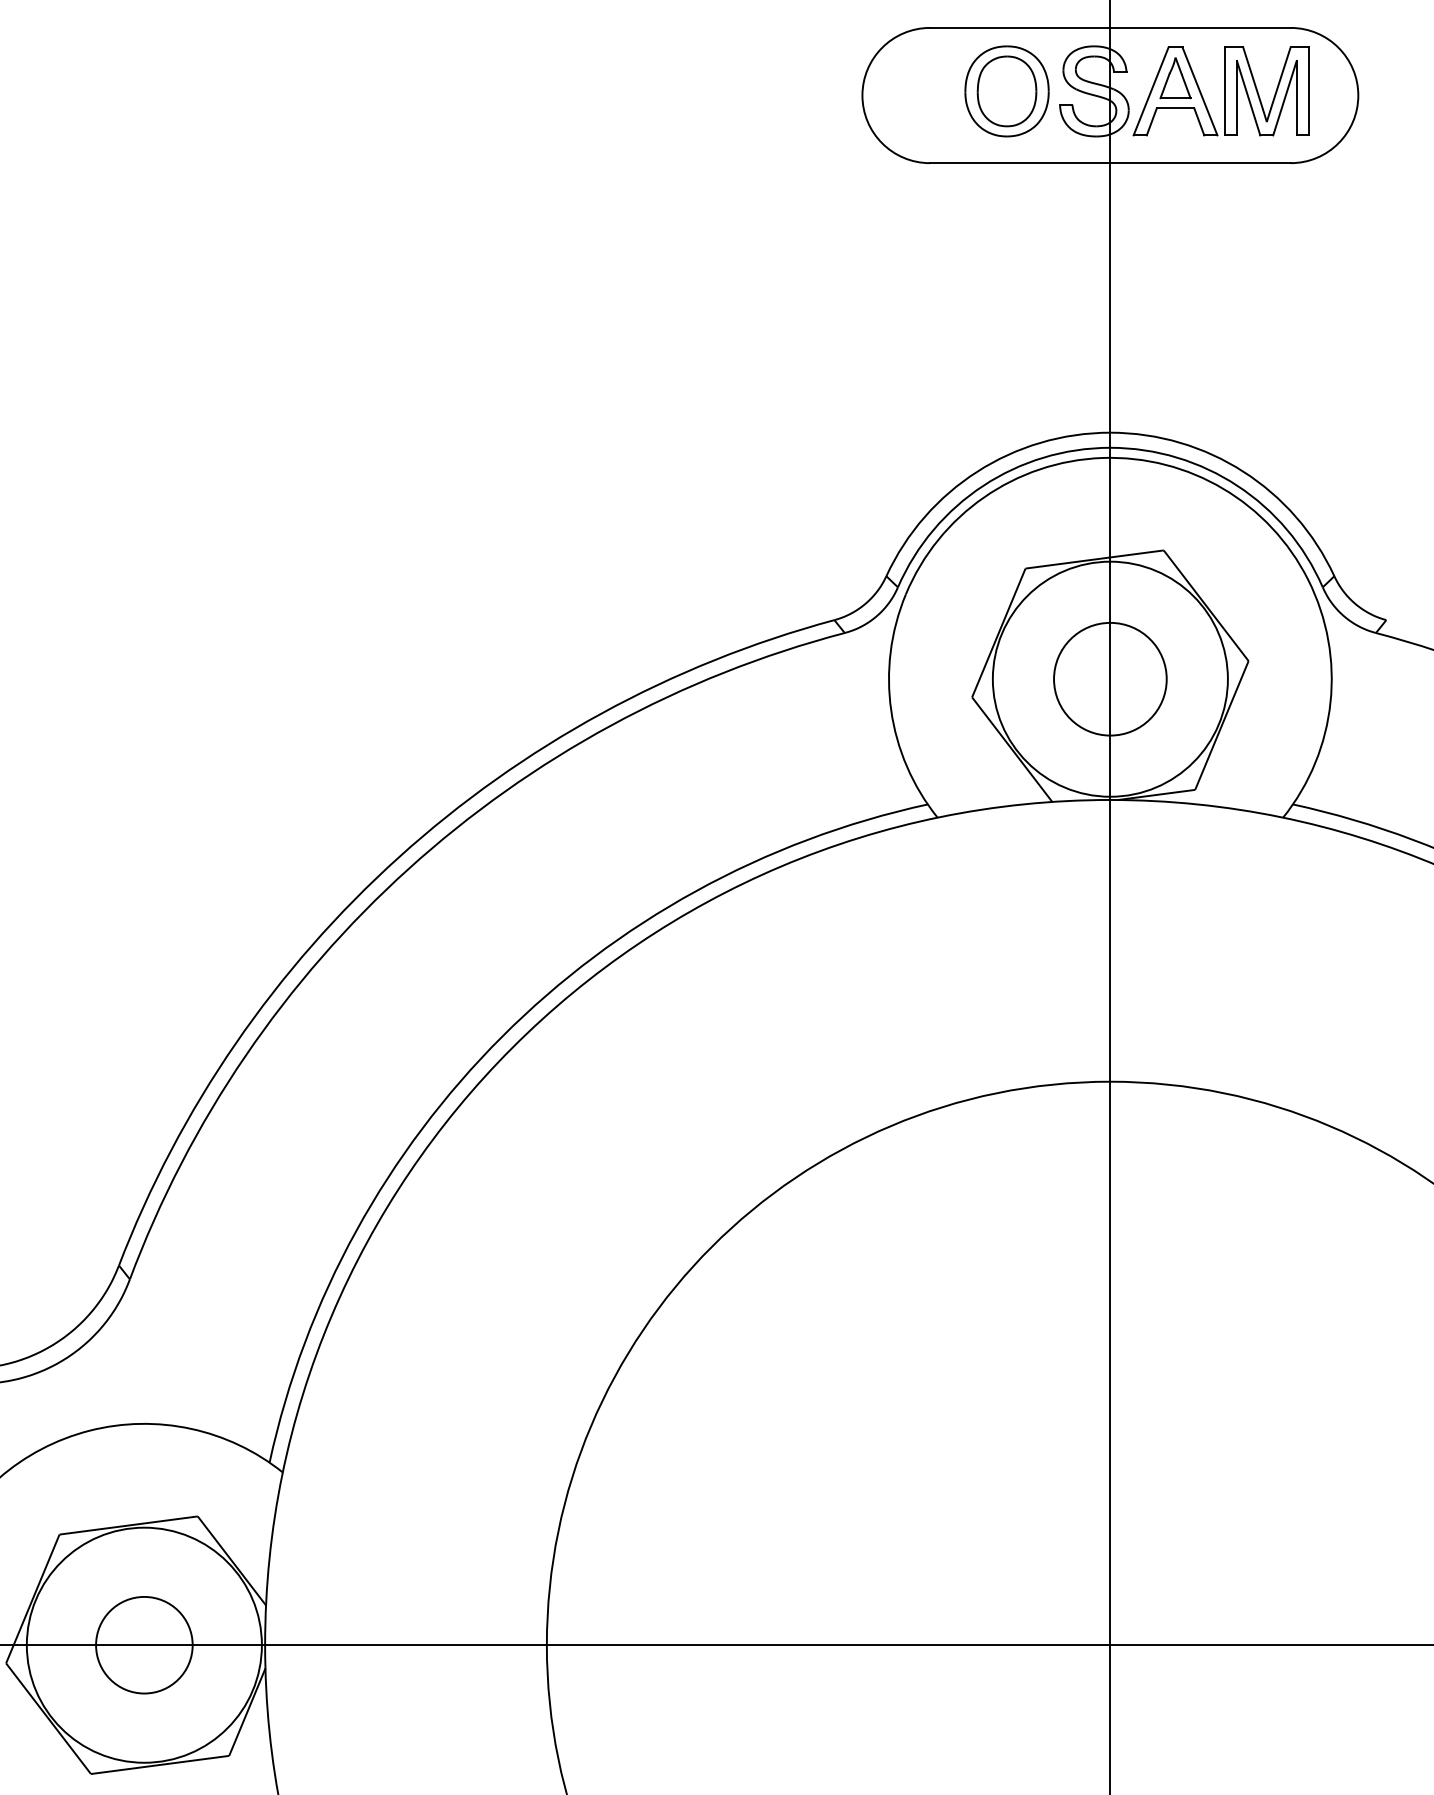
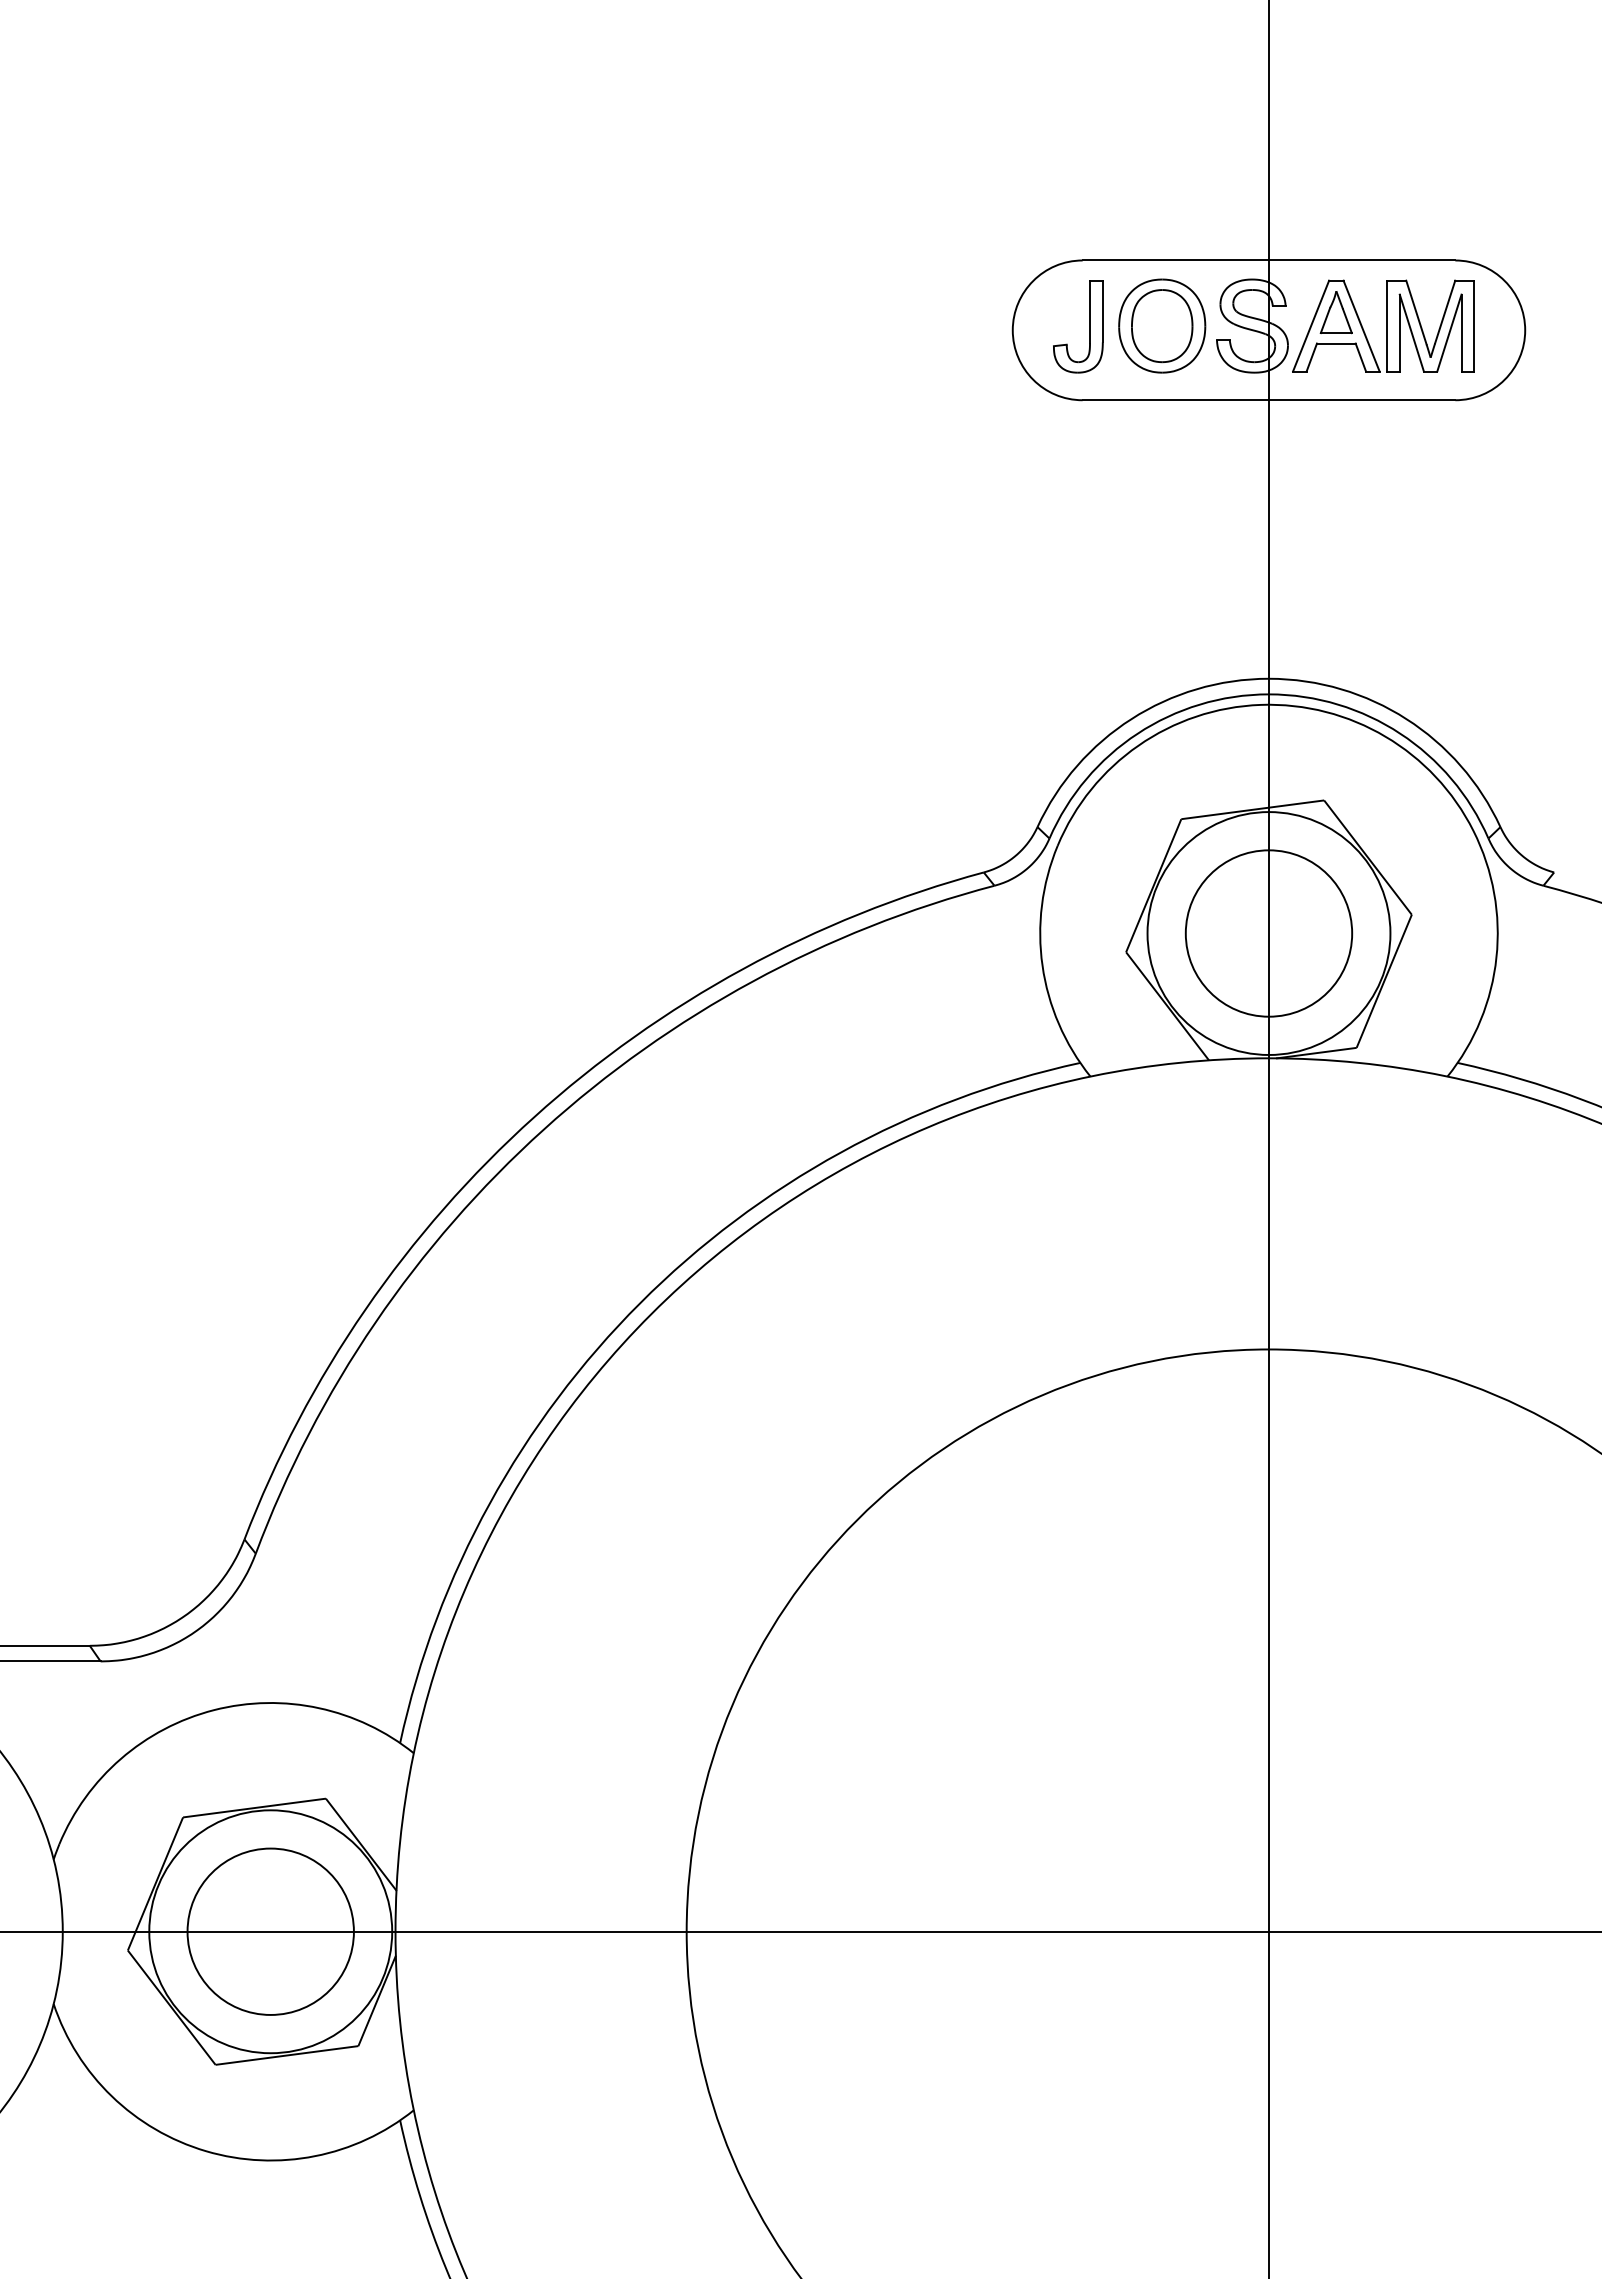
part: (936, 91) -> (1089, 326), added
circle: (1109, 679) -> (1268, 933), size x1.43
circle: (144, 1644) -> (270, 1931), size x1.67

